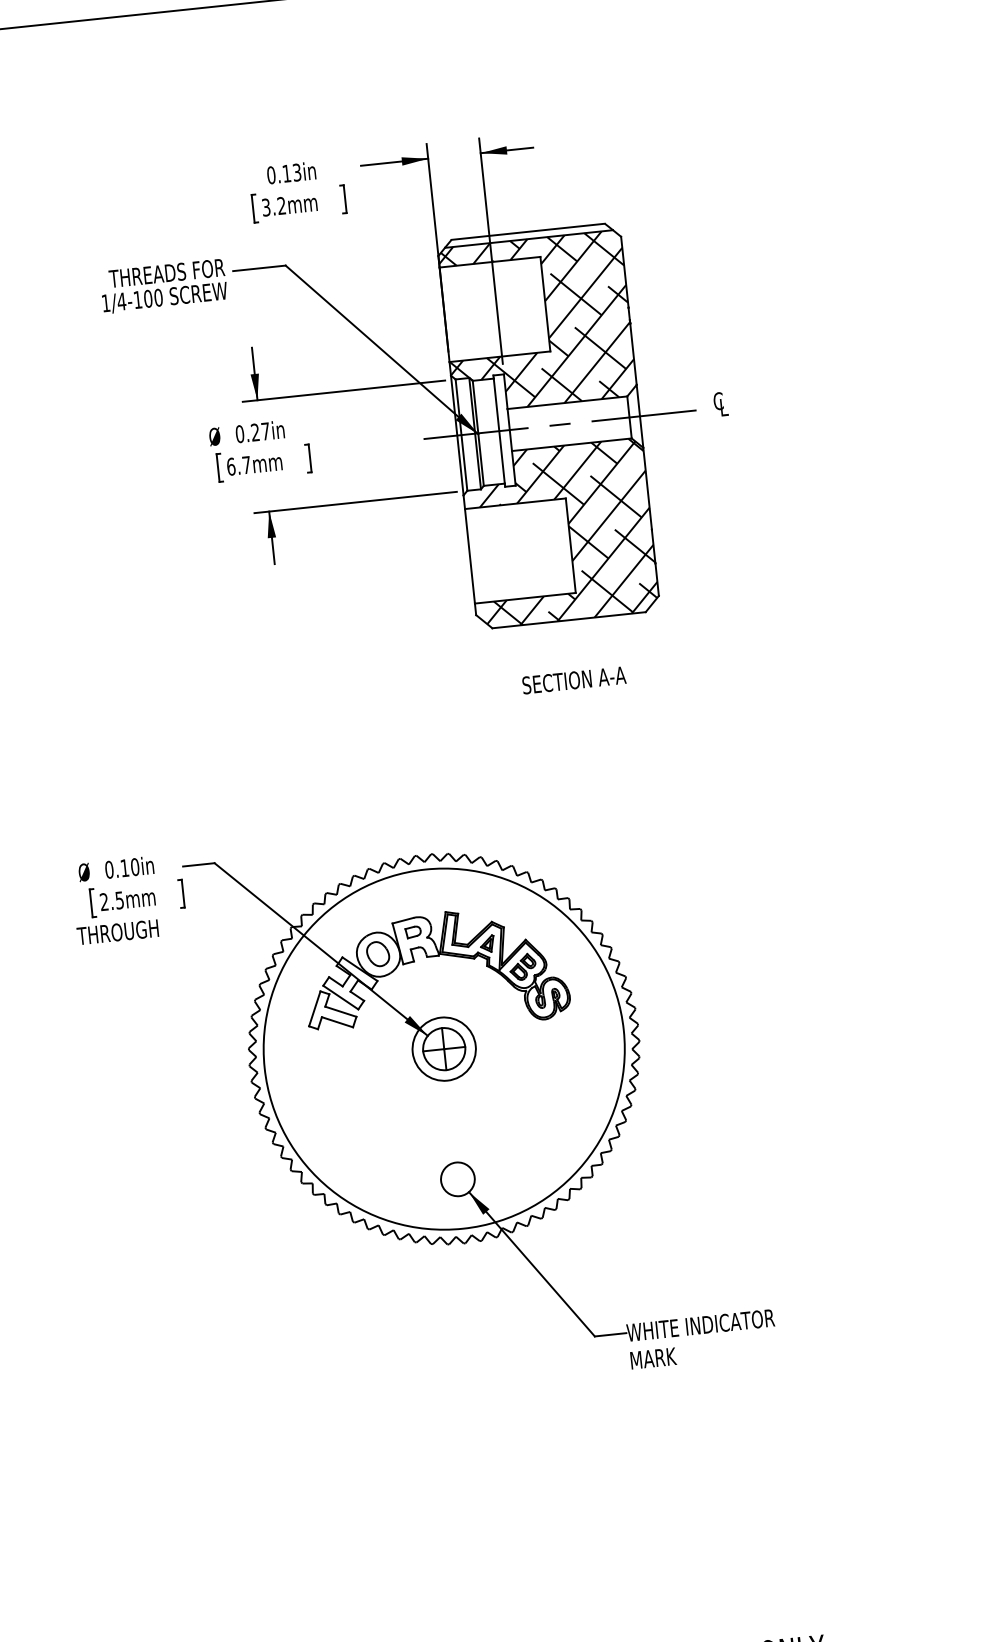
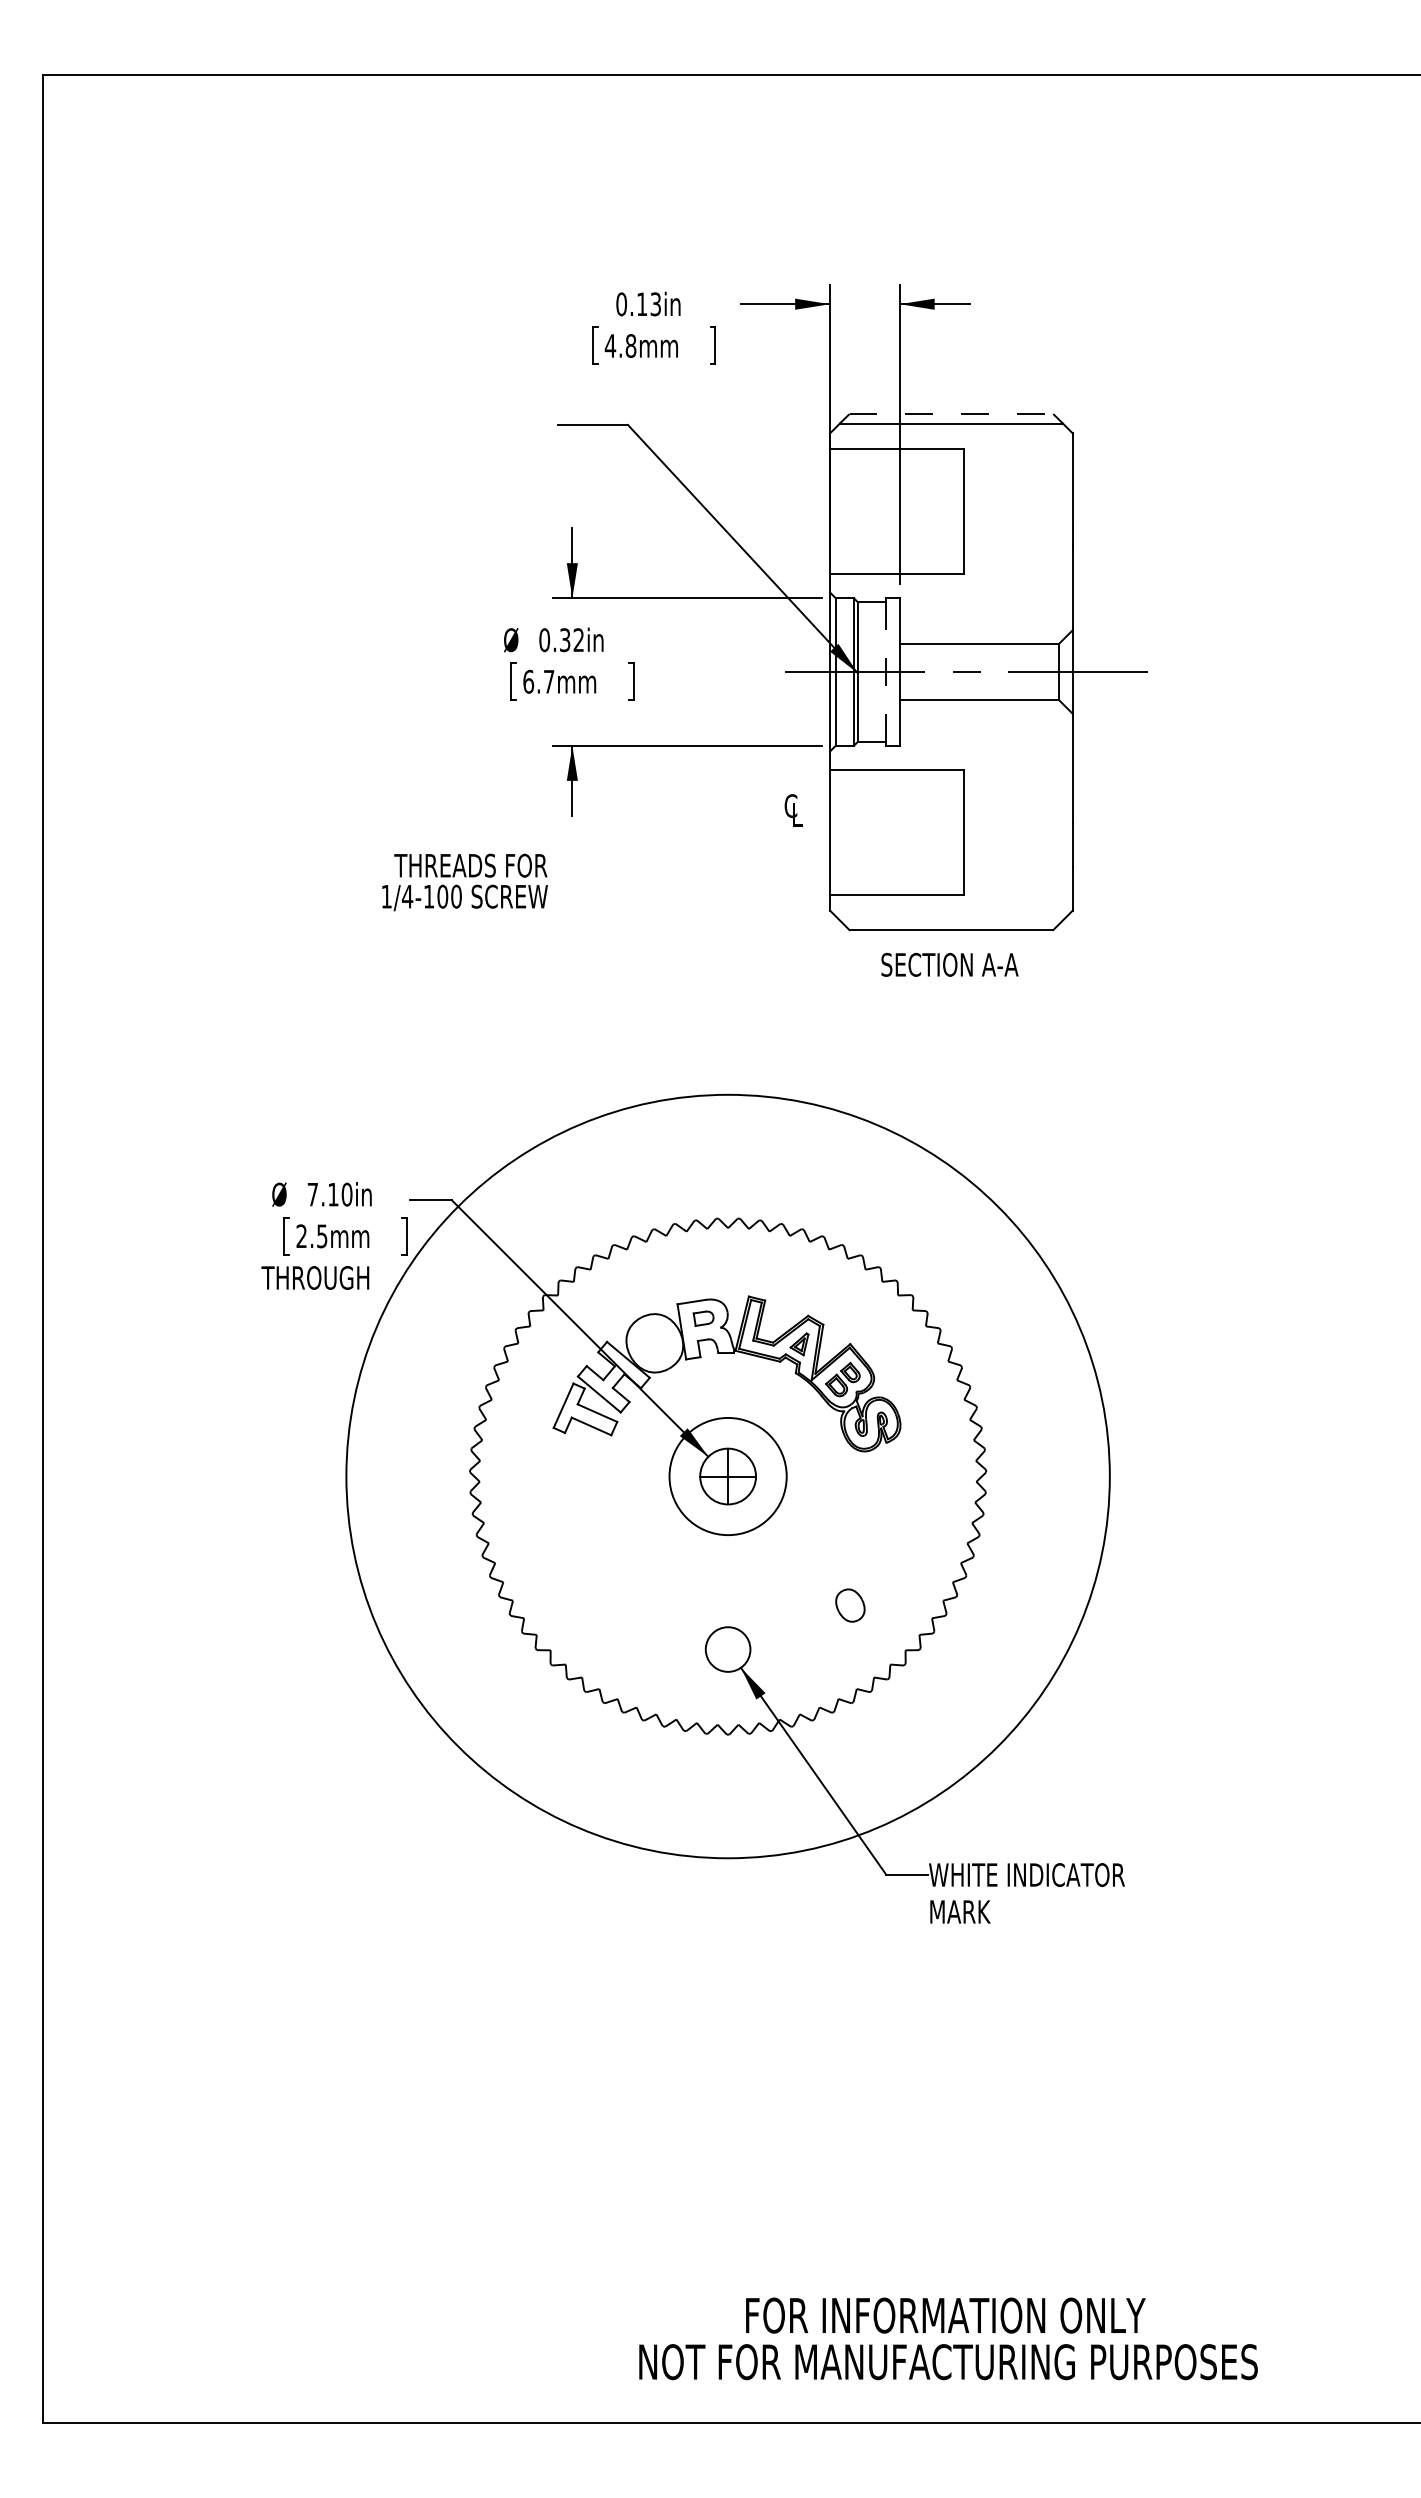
text: (273, 206) -> (620, 345), 3.2mm -> 4.8mm
line: (528, 232) -> (951, 414), solid -> dashed
text: (163, 286) -> (464, 882), moved
hatch: (537, 321) -> (951, 533), removed
text: (720, 404) -> (793, 810), moved
line: (499, 431) -> (885, 672), solid -> dashed
text: (260, 432) -> (571, 640), 0.27in -> 0.32in
hatch: (564, 532) -> (957, 814), removed
text: (573, 680) -> (949, 964), moved
text: (109, 869) -> (312, 1194), 0.10in -> 7.10in
part: (378, 954) -> (850, 1605), moved
circle: (443, 1049) -> (727, 1476), size x1.4
circle: (443, 1049) -> (727, 1476), size x1.6

